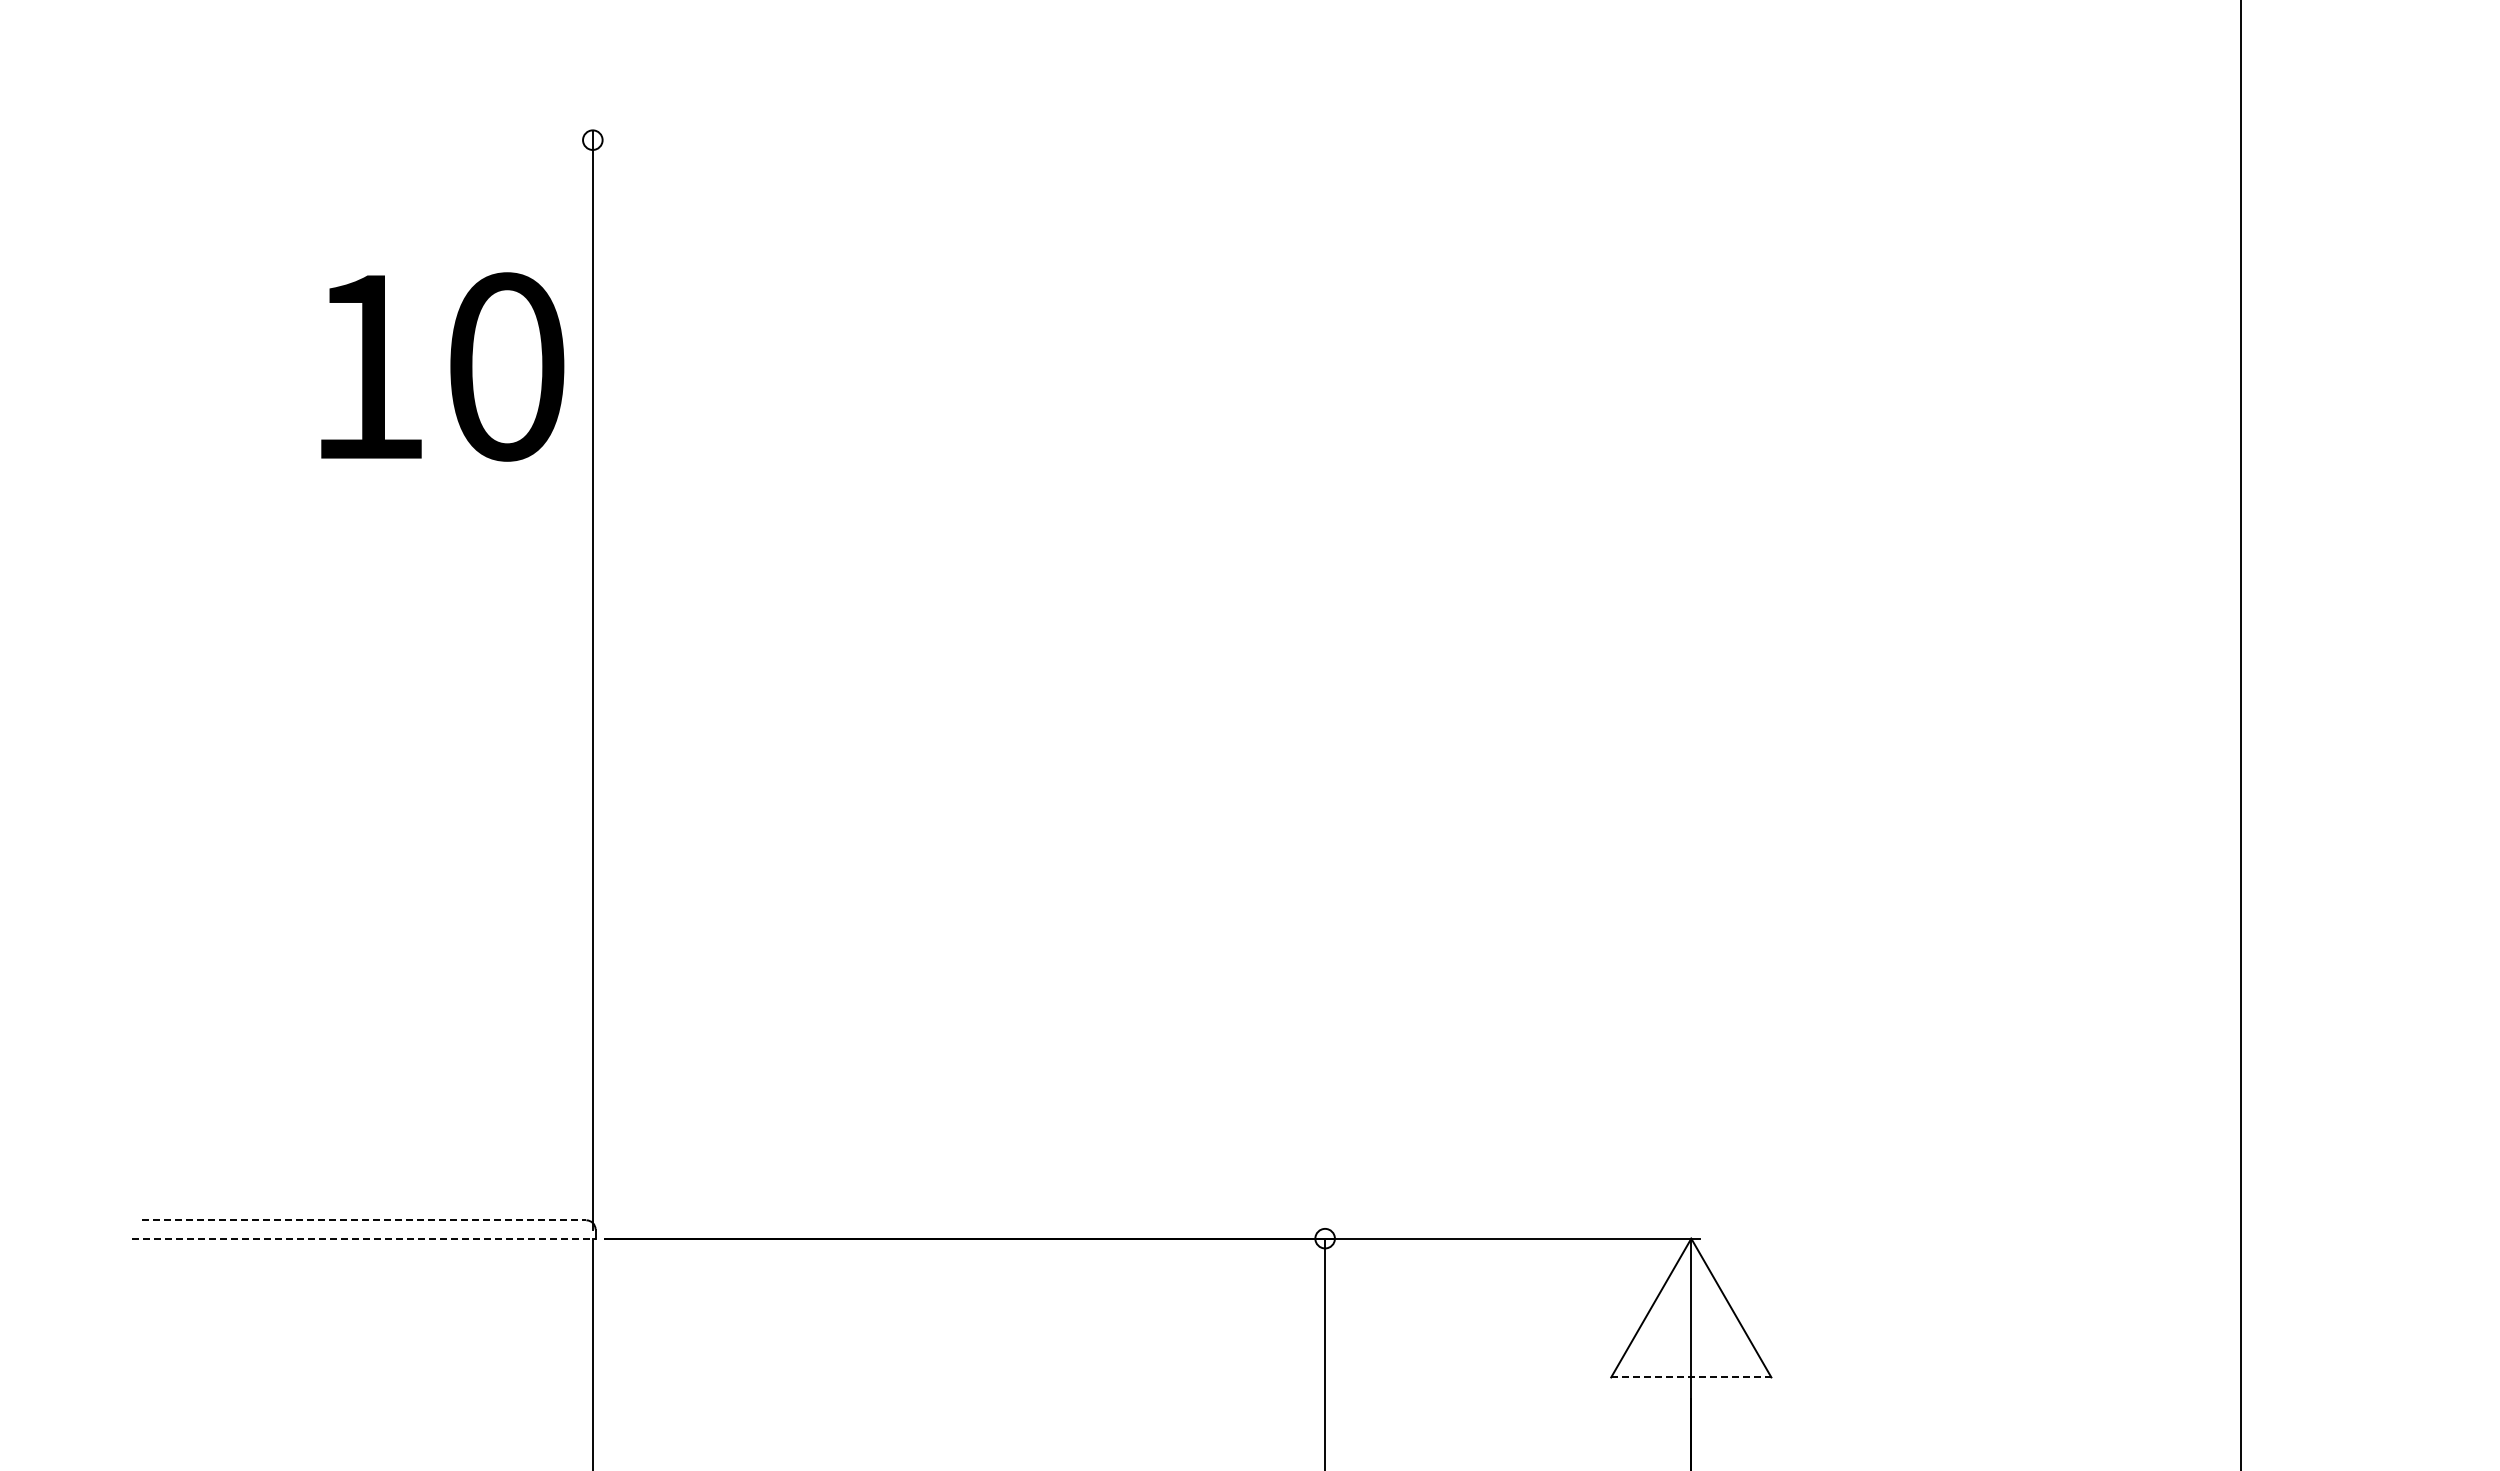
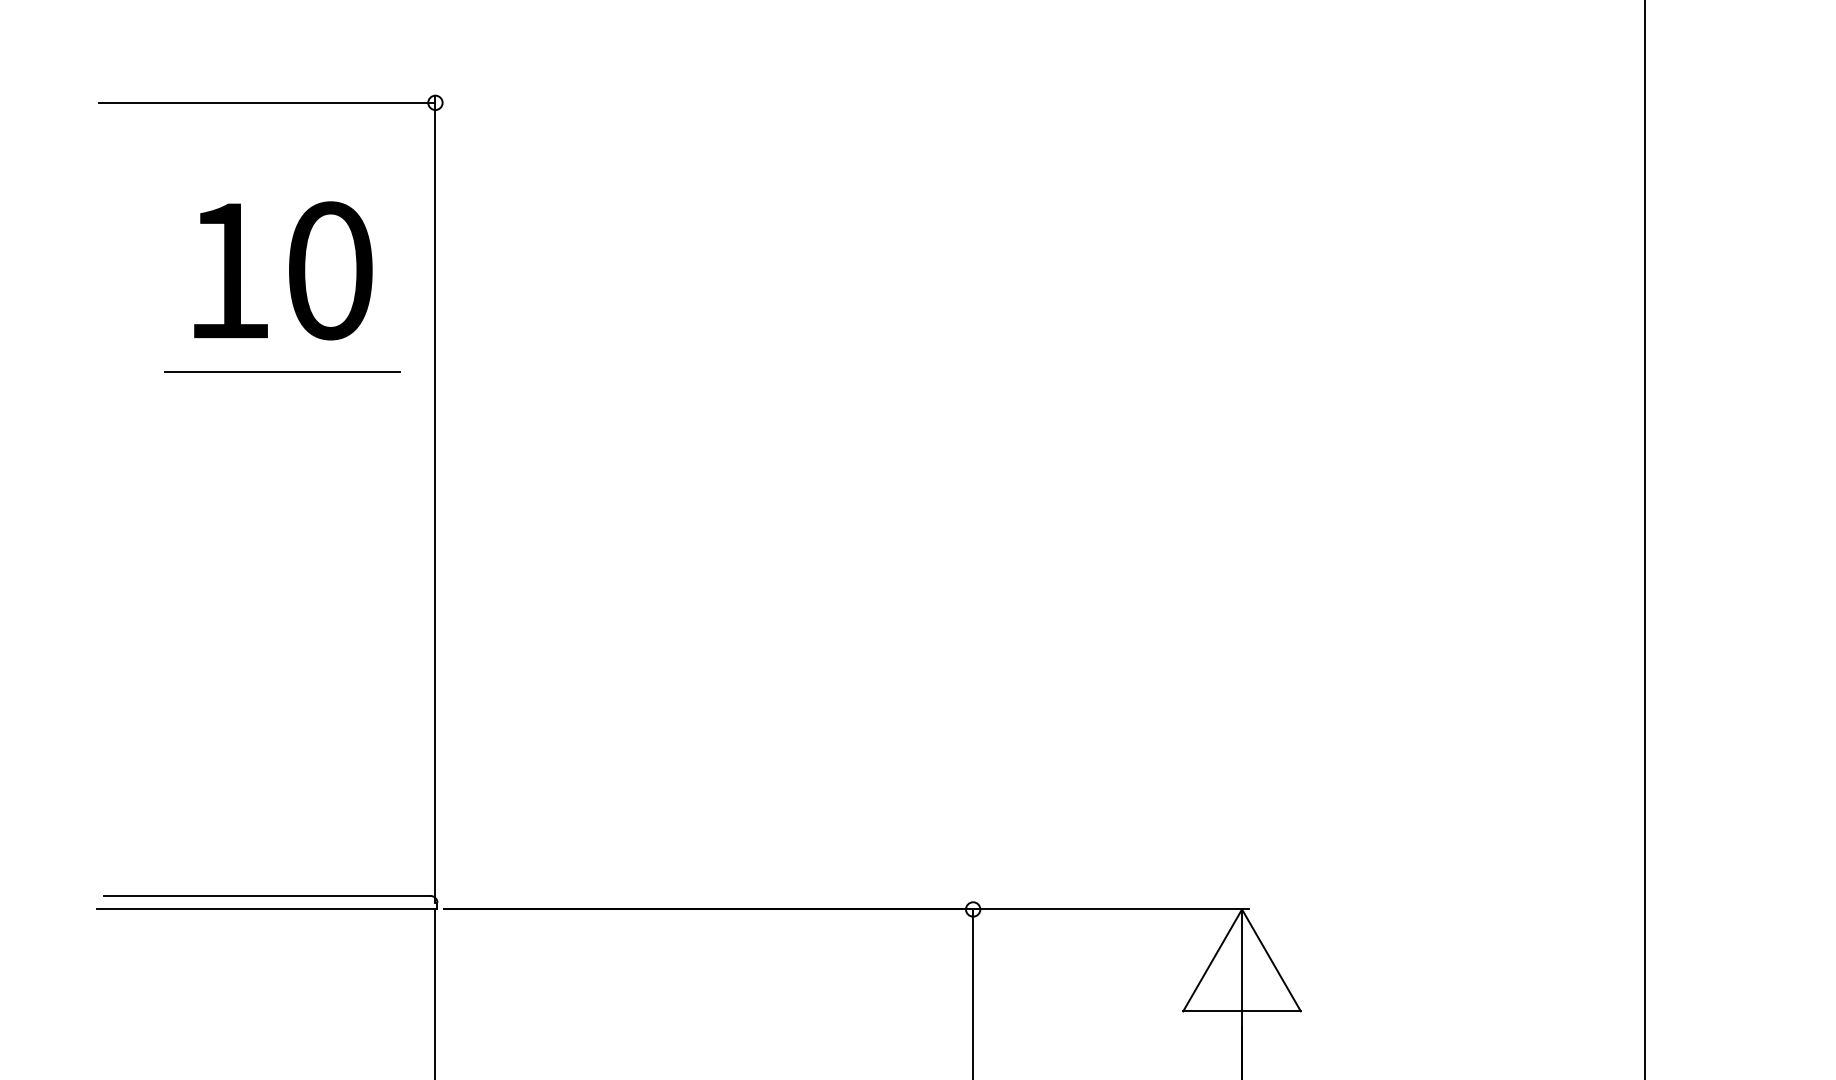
line: (363, 140) -> (267, 103), added
text: (442, 366) -> (283, 270), moved
line: (384, 506) -> (282, 371), added
line: (364, 1220) -> (267, 896), dashed -> solid
line: (363, 1238) -> (267, 909), dashed -> solid
line: (1691, 1377) -> (1242, 1011), dashed -> solid

